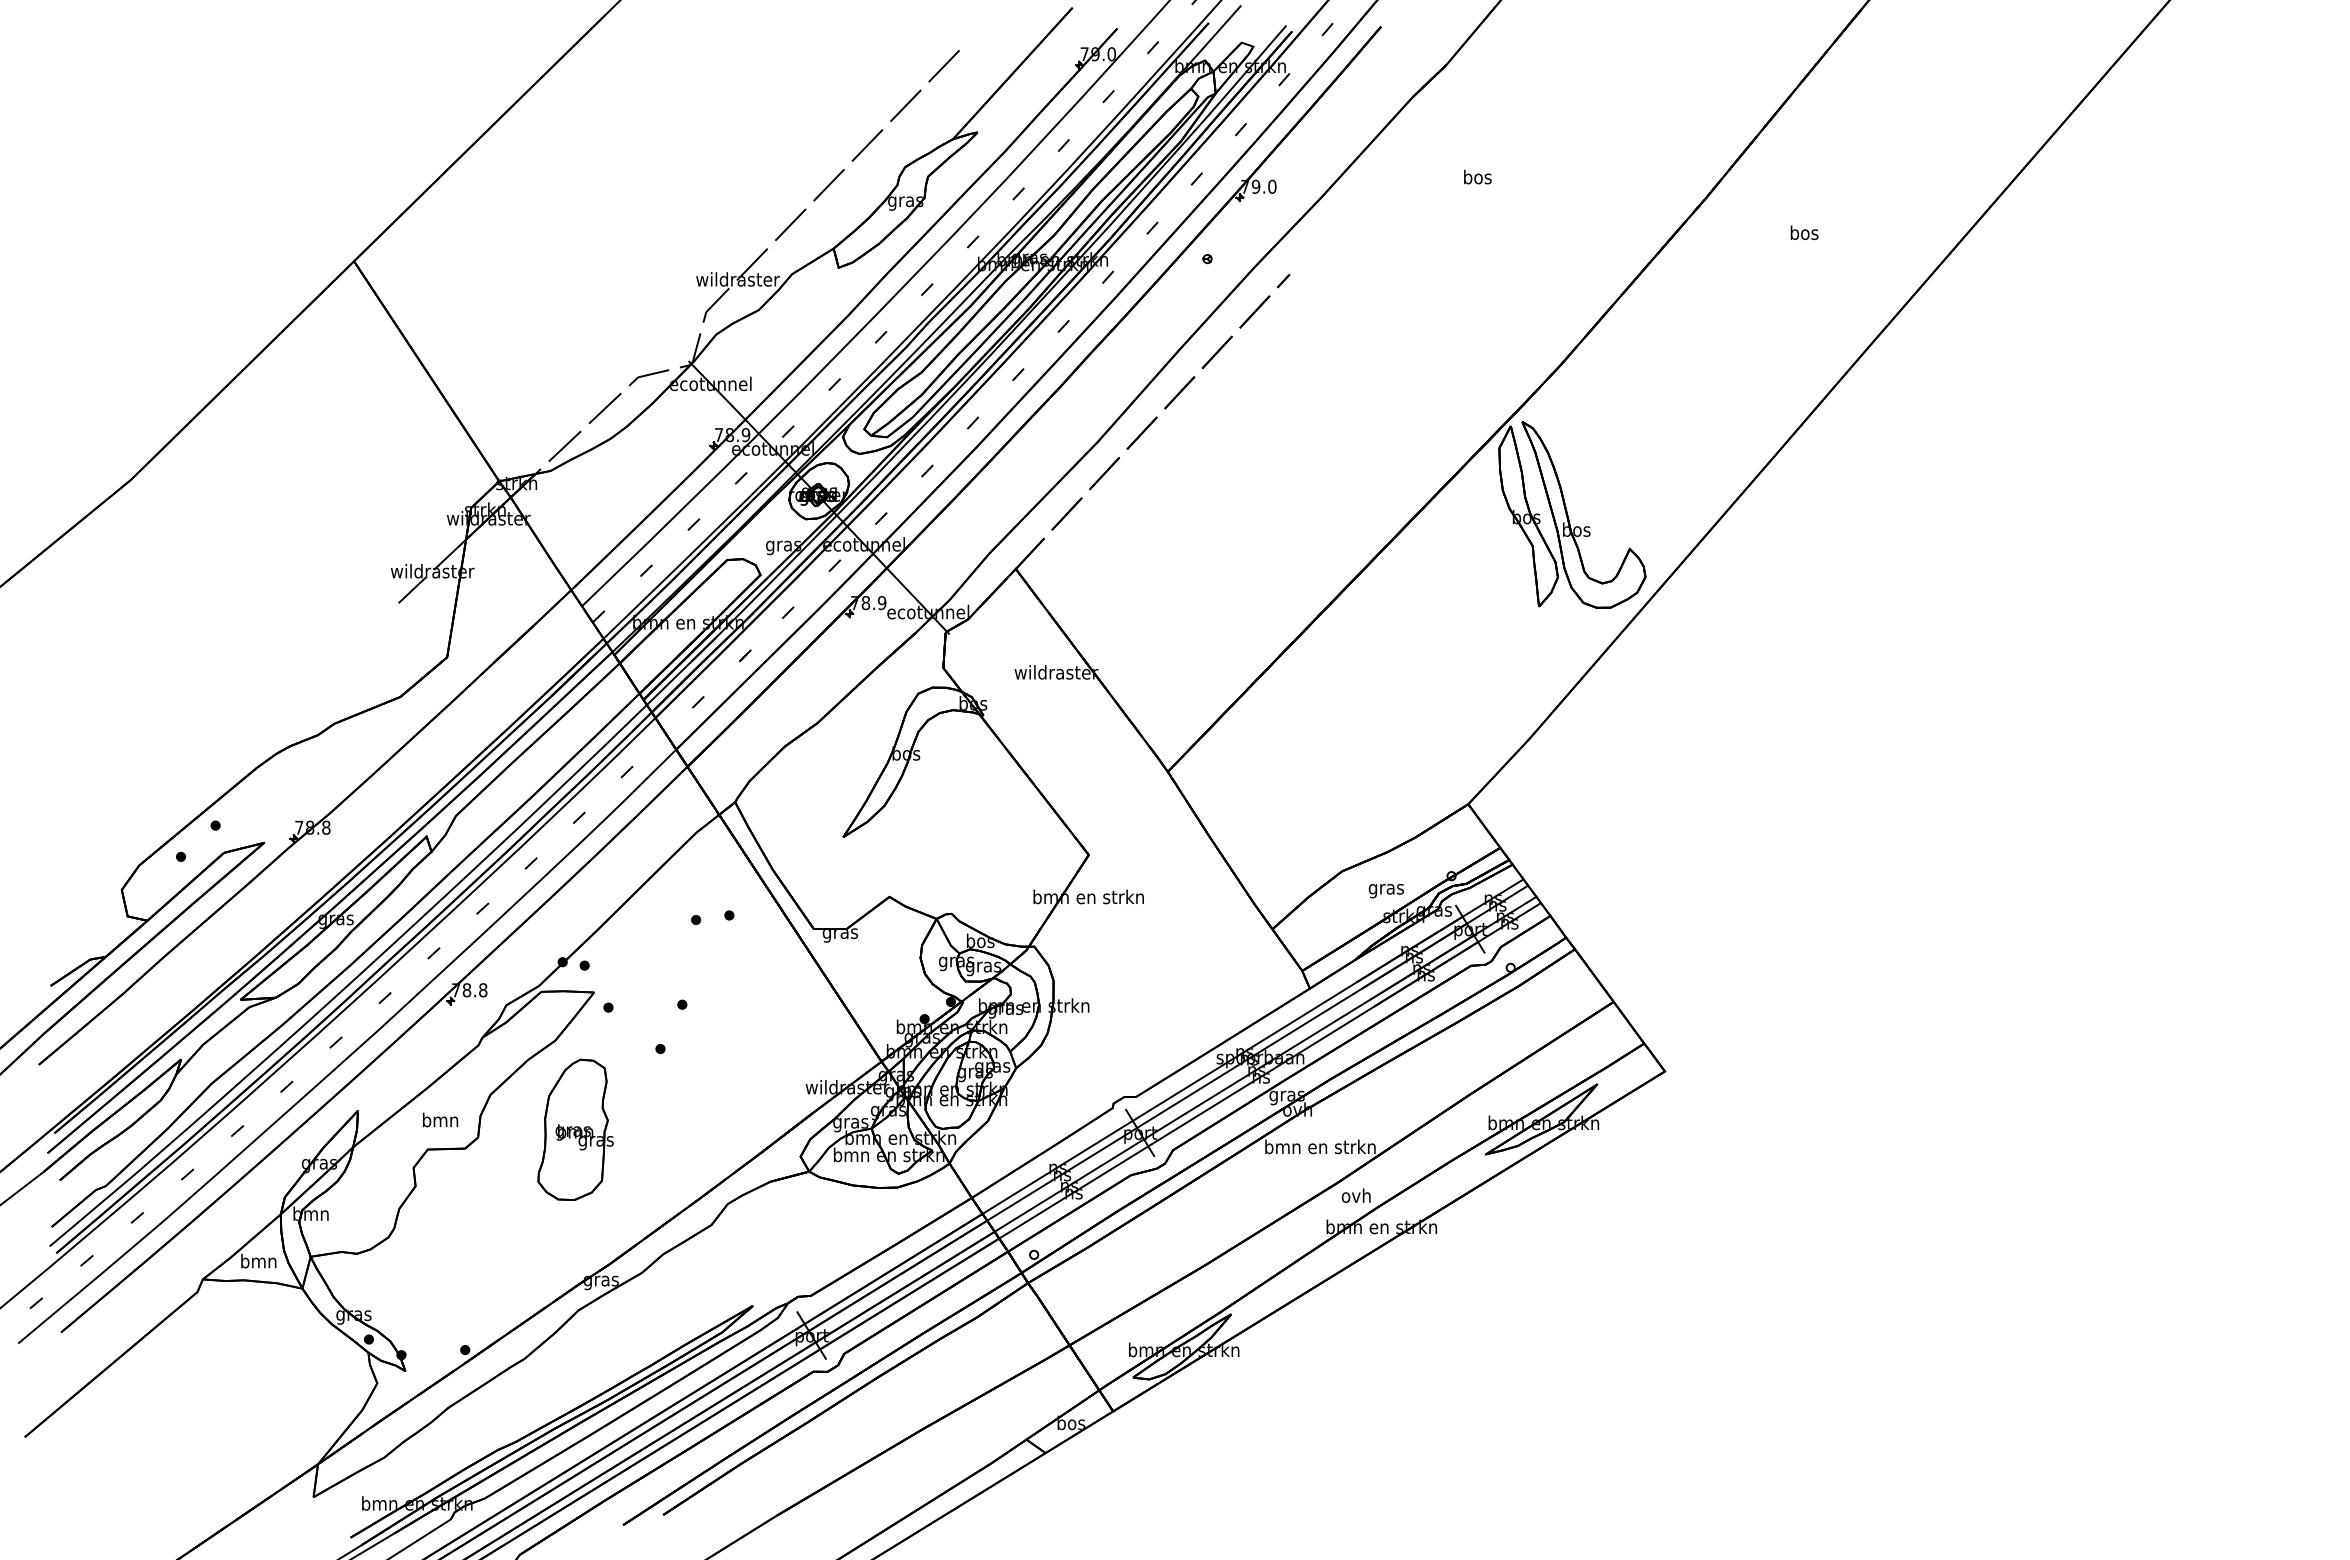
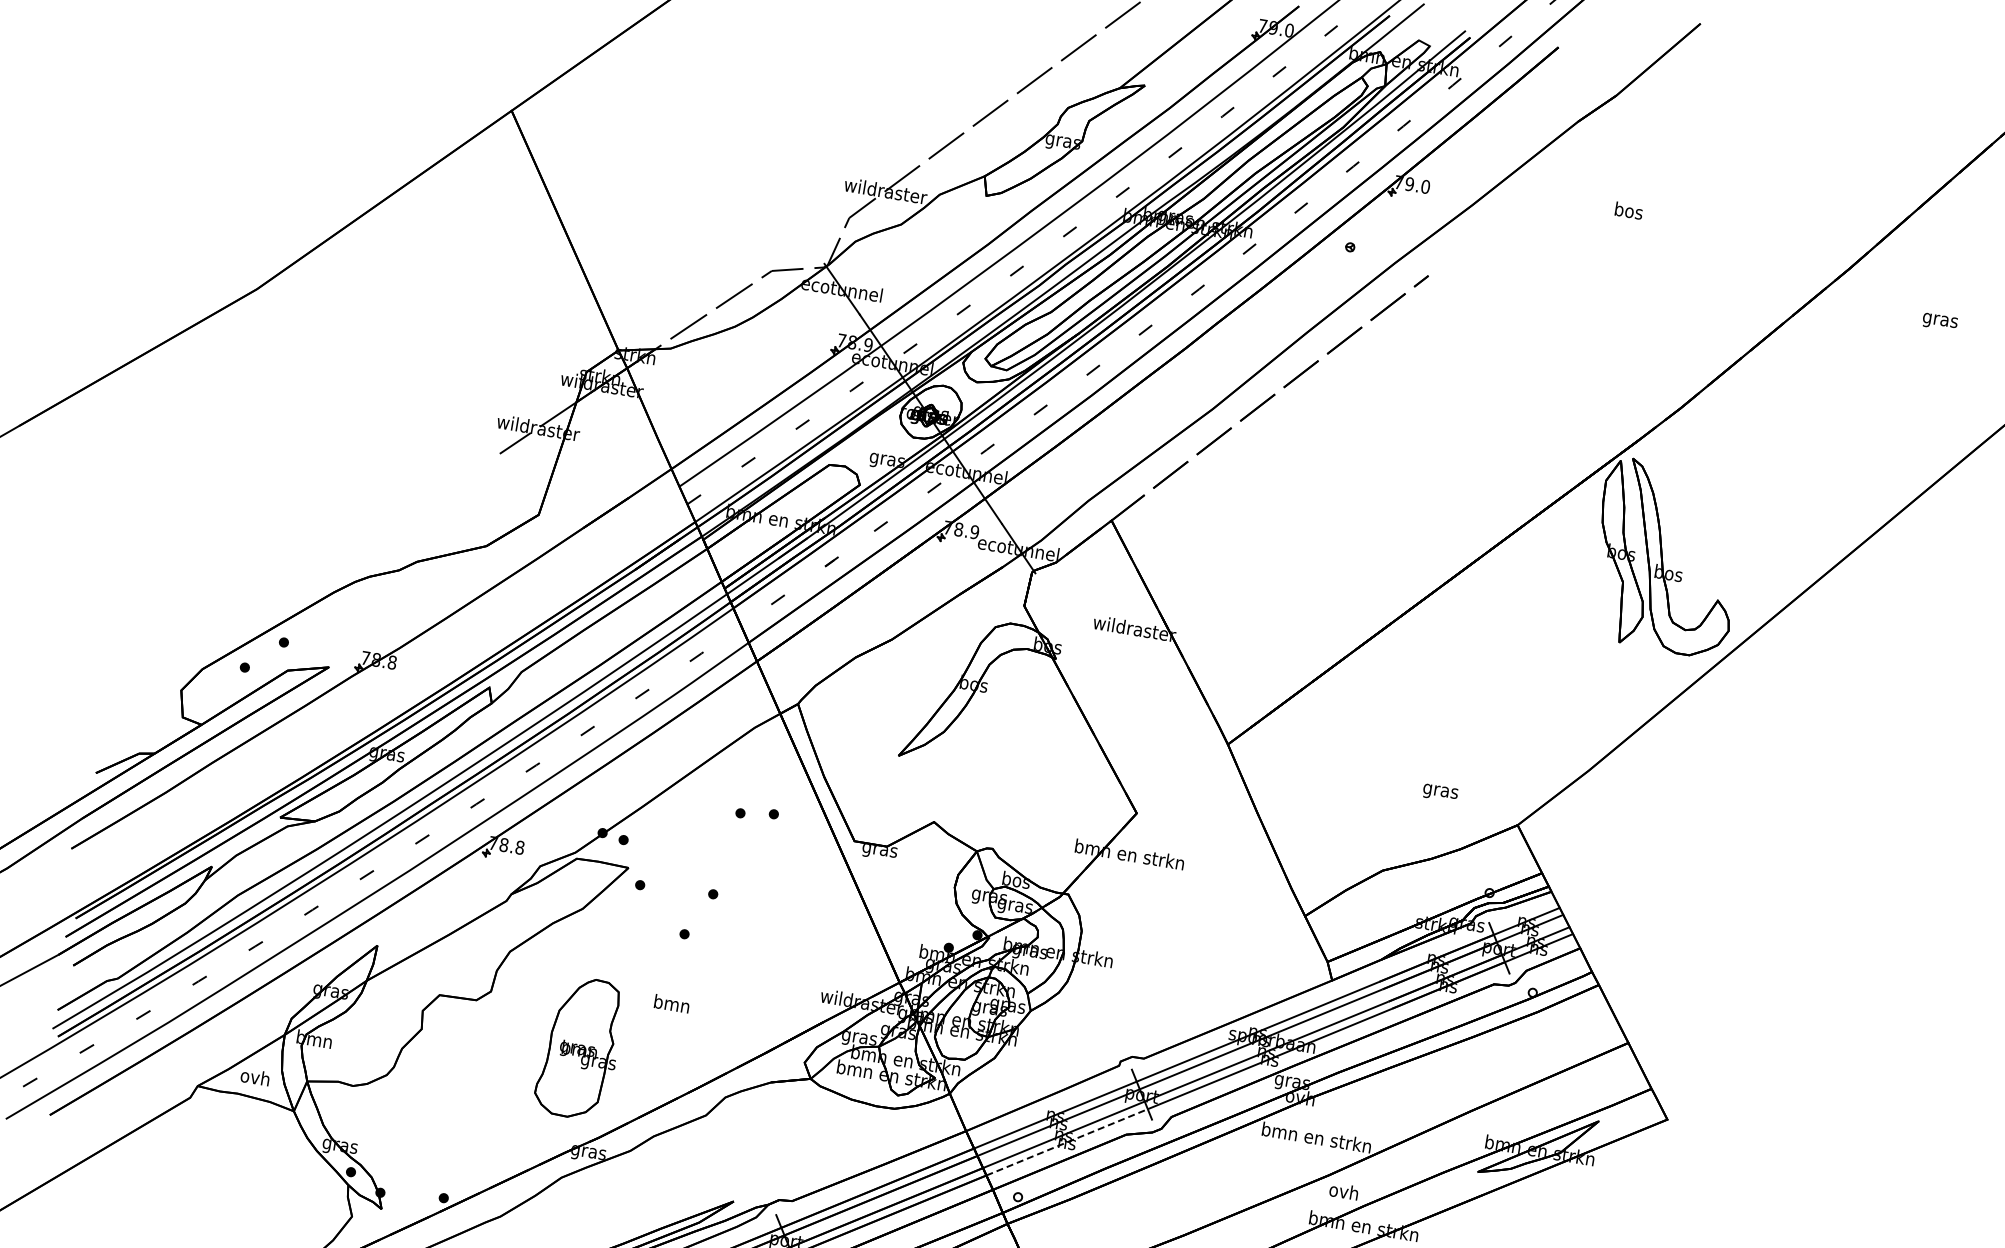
text: (1803, 234) -> (1939, 320), bos -> gras
text: (1385, 891) -> (1439, 793), moved
text: (440, 1119) -> (672, 1003), moved
part: (575, 1129) -> (580, 1047), moved
line: (1073, 1192) -> (1066, 1142), solid -> dashed
text: (258, 1260) -> (255, 1076), bmn -> ovh

